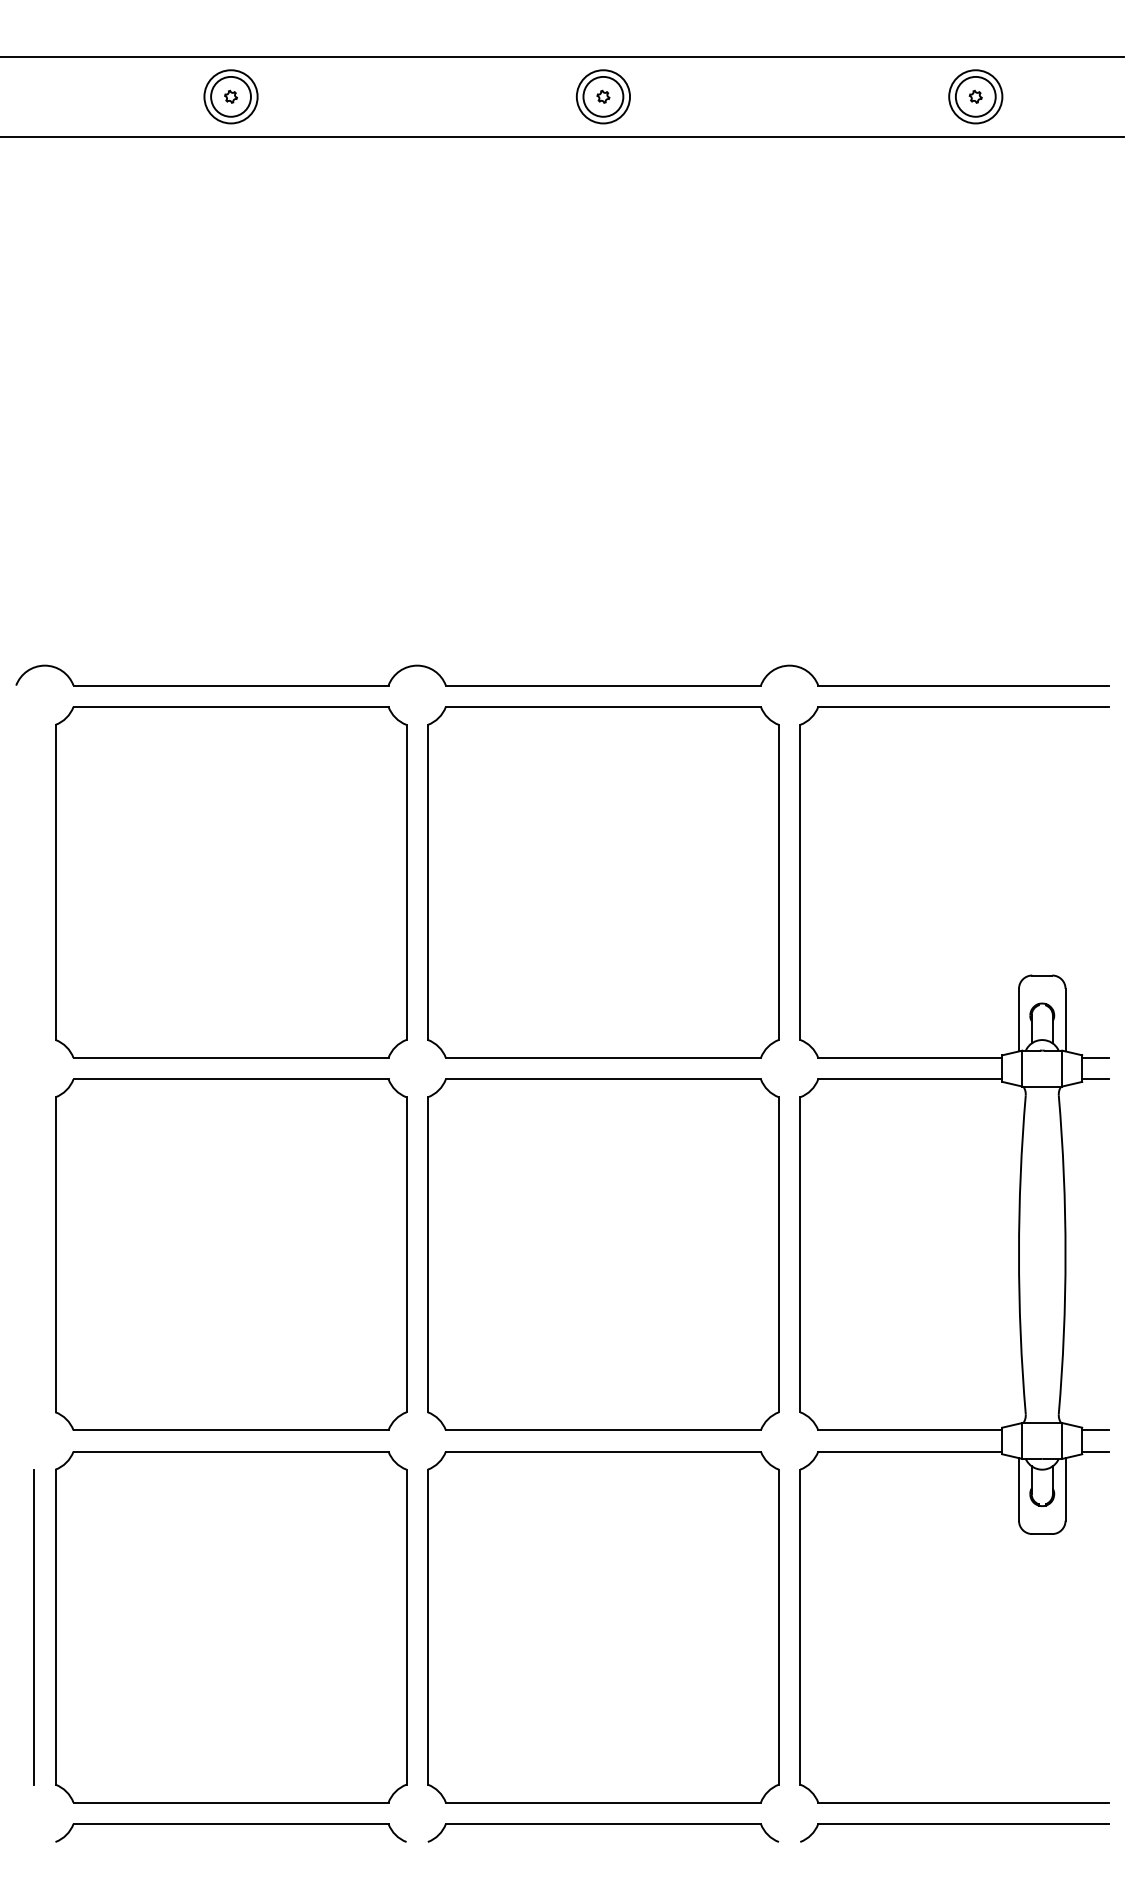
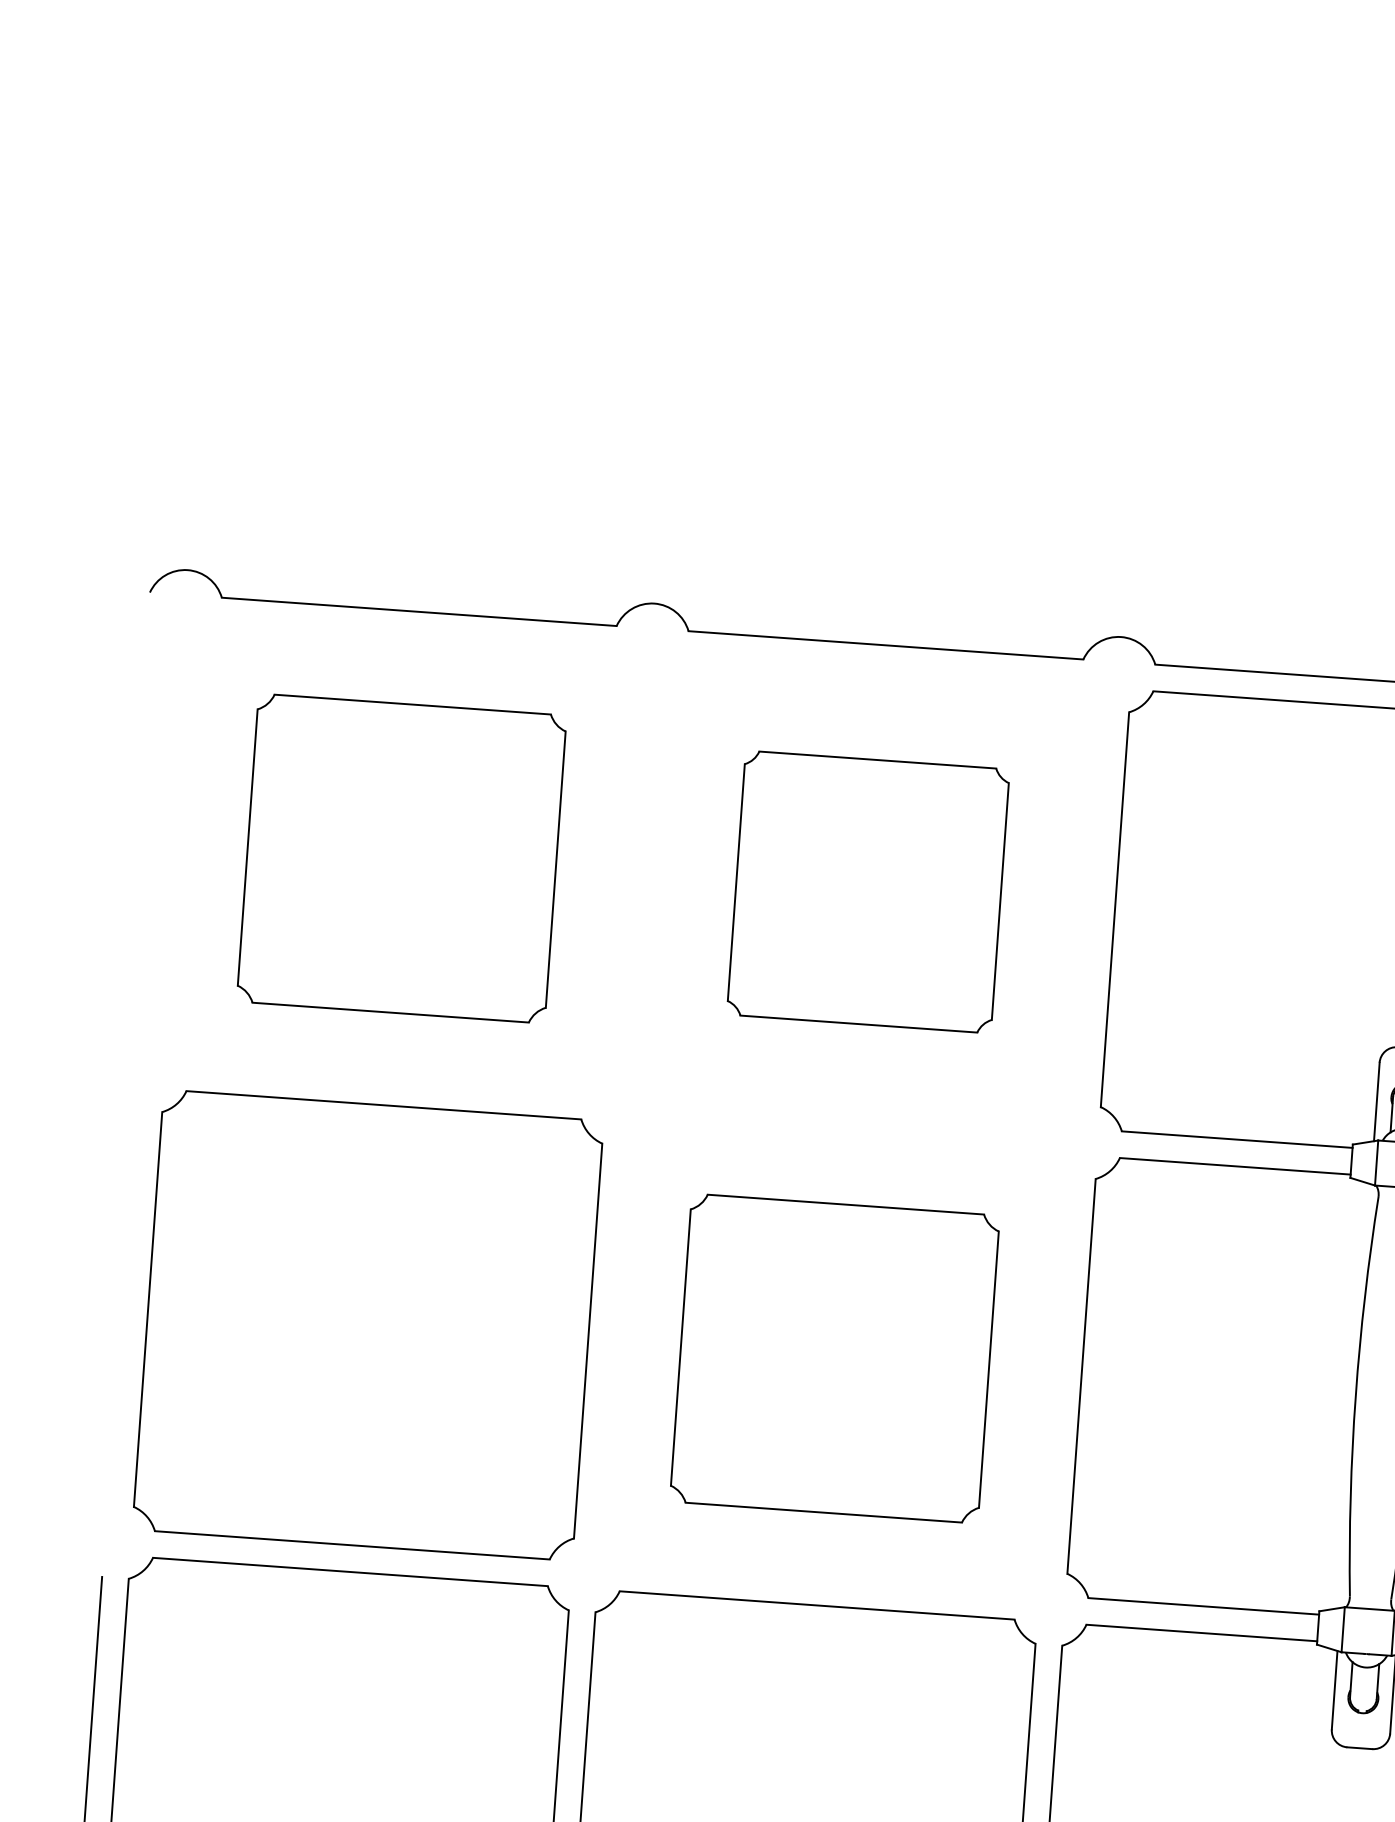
part: (231, 882) -> (402, 858), size x0.7
part: (603, 882) -> (868, 892), size x0.6
part: (603, 1254) -> (834, 1358), size x0.7

